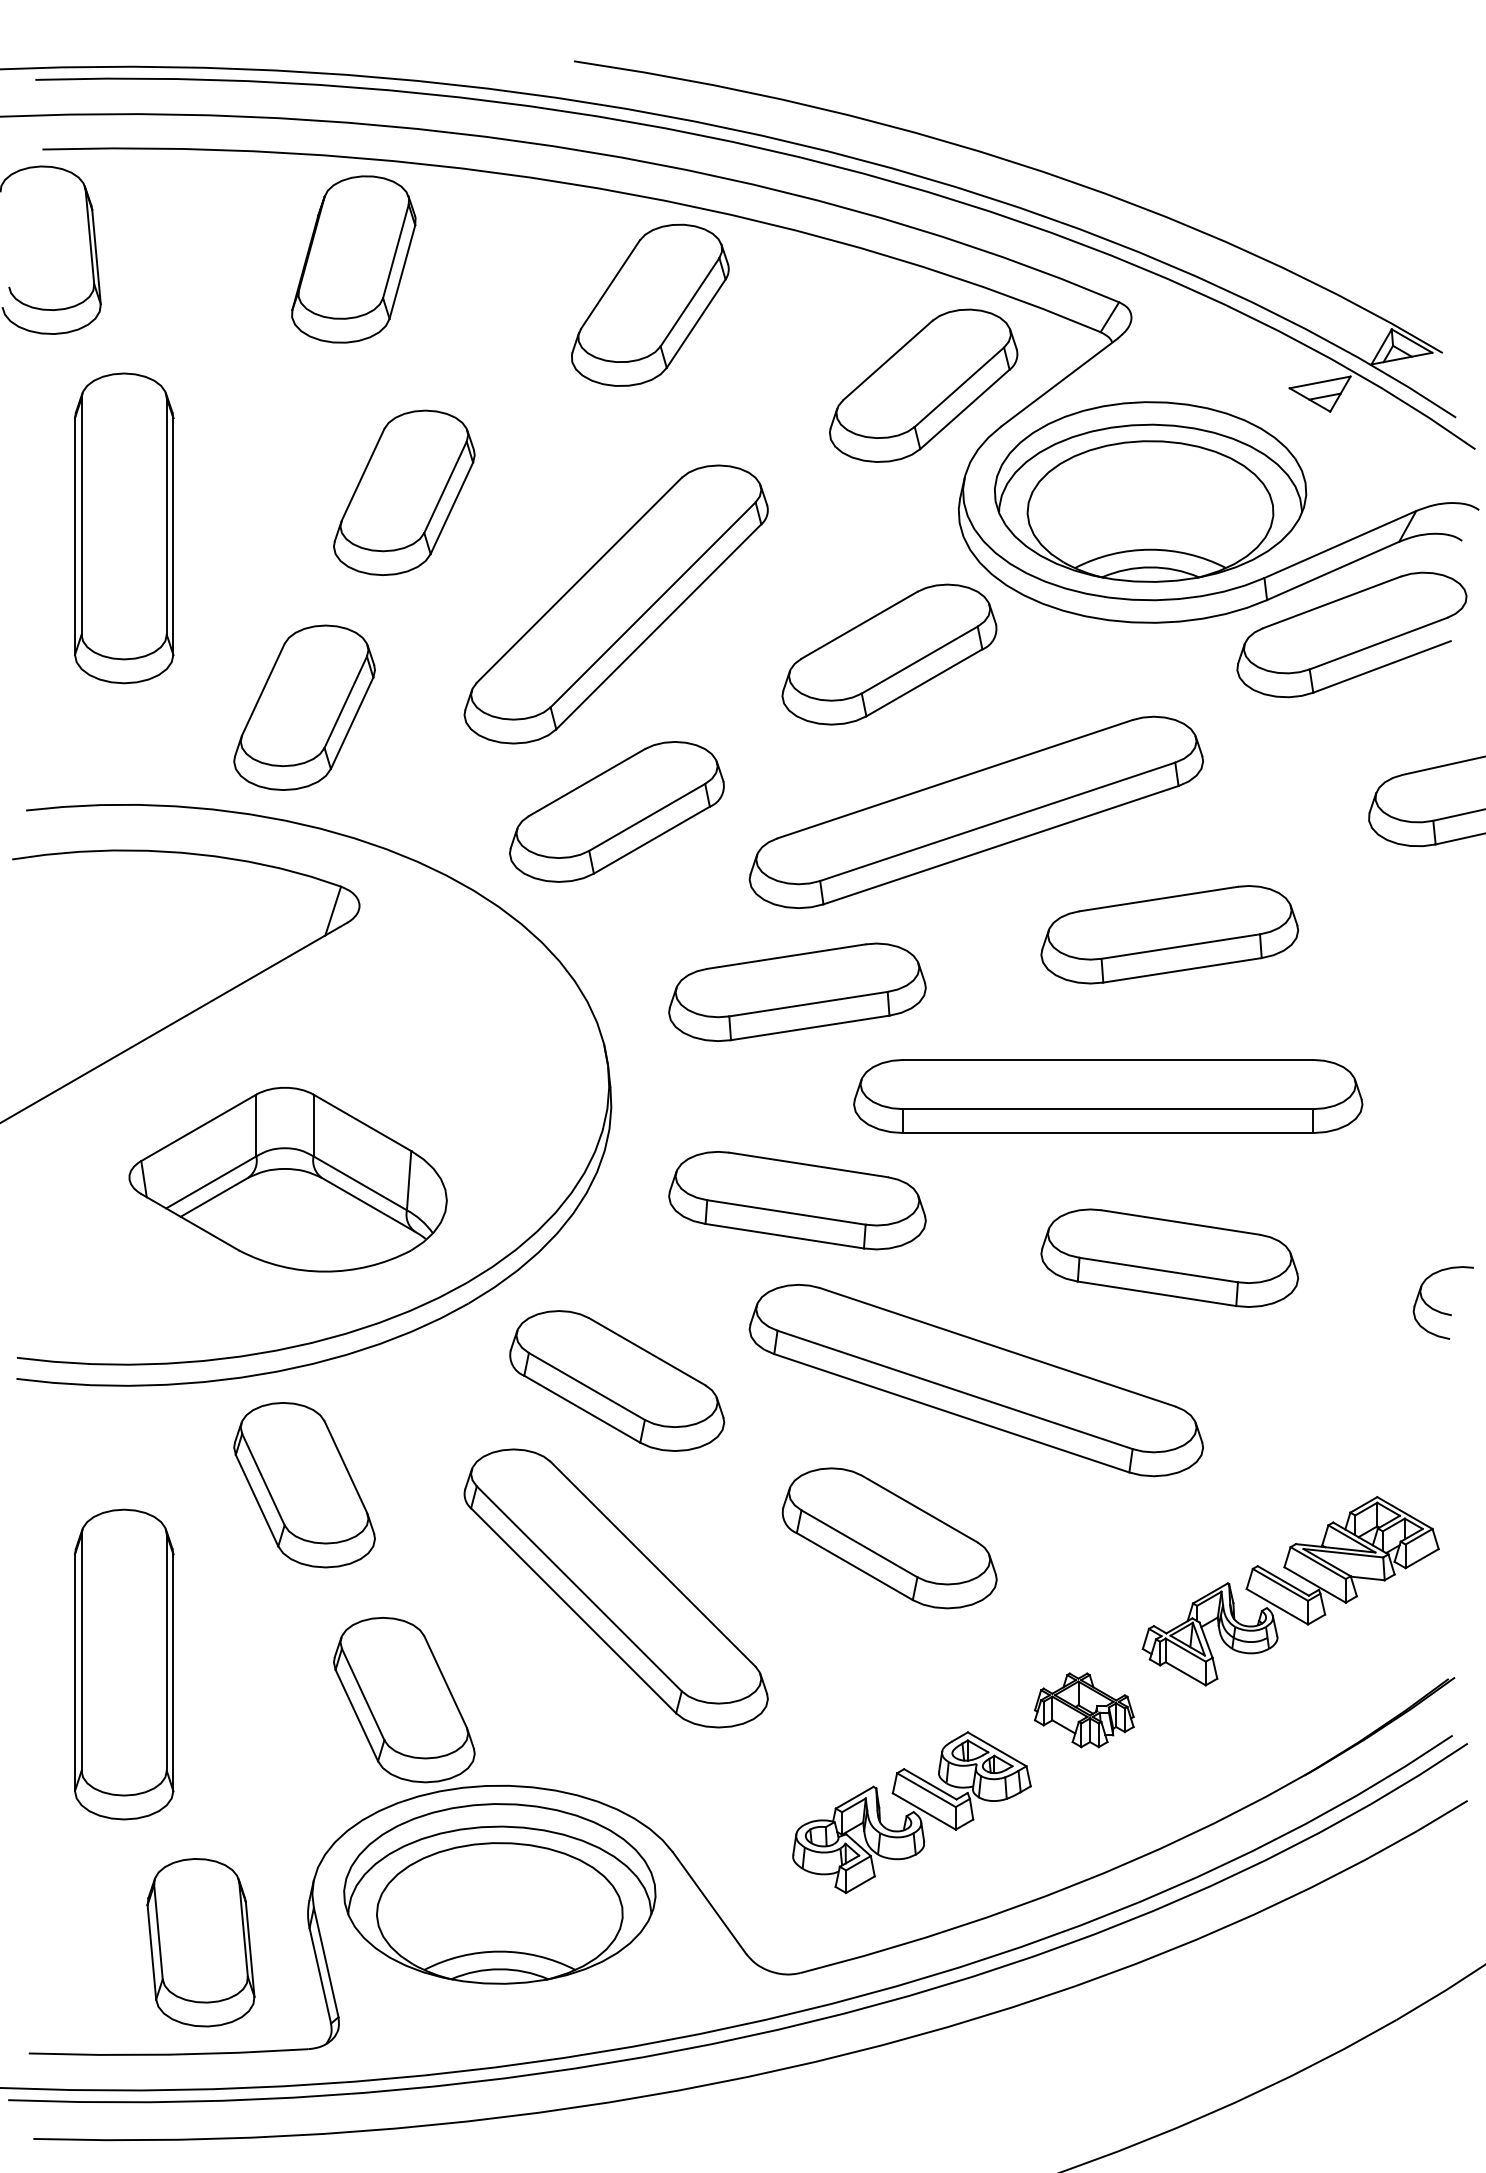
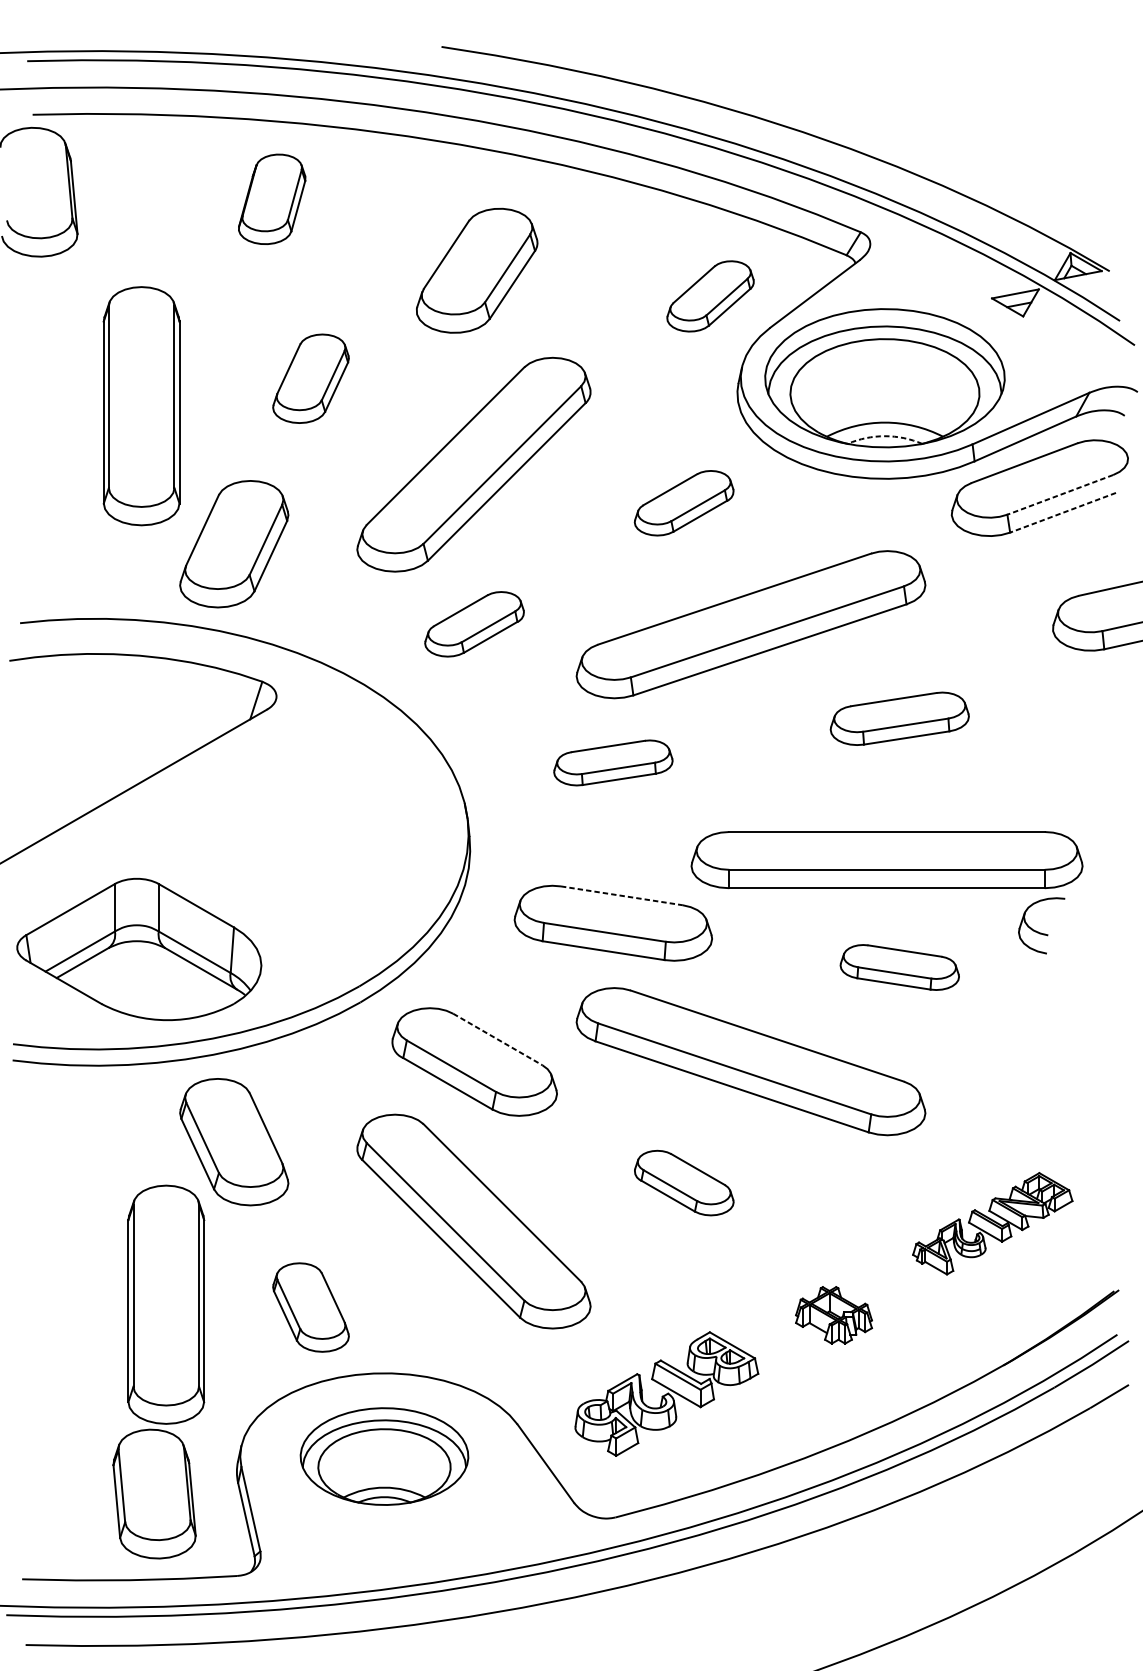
part: (353, 259) -> (271, 199), size x0.7
part: (650, 304) -> (477, 270), moved
part: (923, 385) -> (710, 296), size x0.6
part: (404, 492) -> (311, 378), size x0.7
part: (124, 528) -> (141, 406), moved
arc: (1150, 567) -> (884, 436), solid -> dashed
line: (1378, 643) -> (1060, 494), solid -> dashed
part: (889, 654) -> (684, 503), size x0.6
line: (1381, 667) -> (1062, 513), solid -> dashed
part: (616, 811) -> (474, 623), size x0.6
part: (1169, 934) -> (899, 718), size x0.7
part: (797, 991) -> (613, 762), size x0.6
part: (1108, 1096) -> (887, 860), moved
line: (809, 1165) -> (622, 896), solid -> dashed
part: (287, 1179) -> (138, 949), moved
part: (1169, 1257) -> (899, 967), size x0.6
part: (1438, 1310) -> (1038, 931), moved
line: (647, 1351) -> (498, 1039), solid -> dashed
part: (889, 1538) -> (684, 1183), size x0.6
part: (1290, 1591) -> (992, 1223), size x0.7
part: (124, 1664) -> (166, 1304), moved
part: (404, 1700) -> (311, 1307), size x0.7
part: (911, 1812) -> (666, 1393), moved
part: (499, 1893) -> (384, 1456), size x0.7

